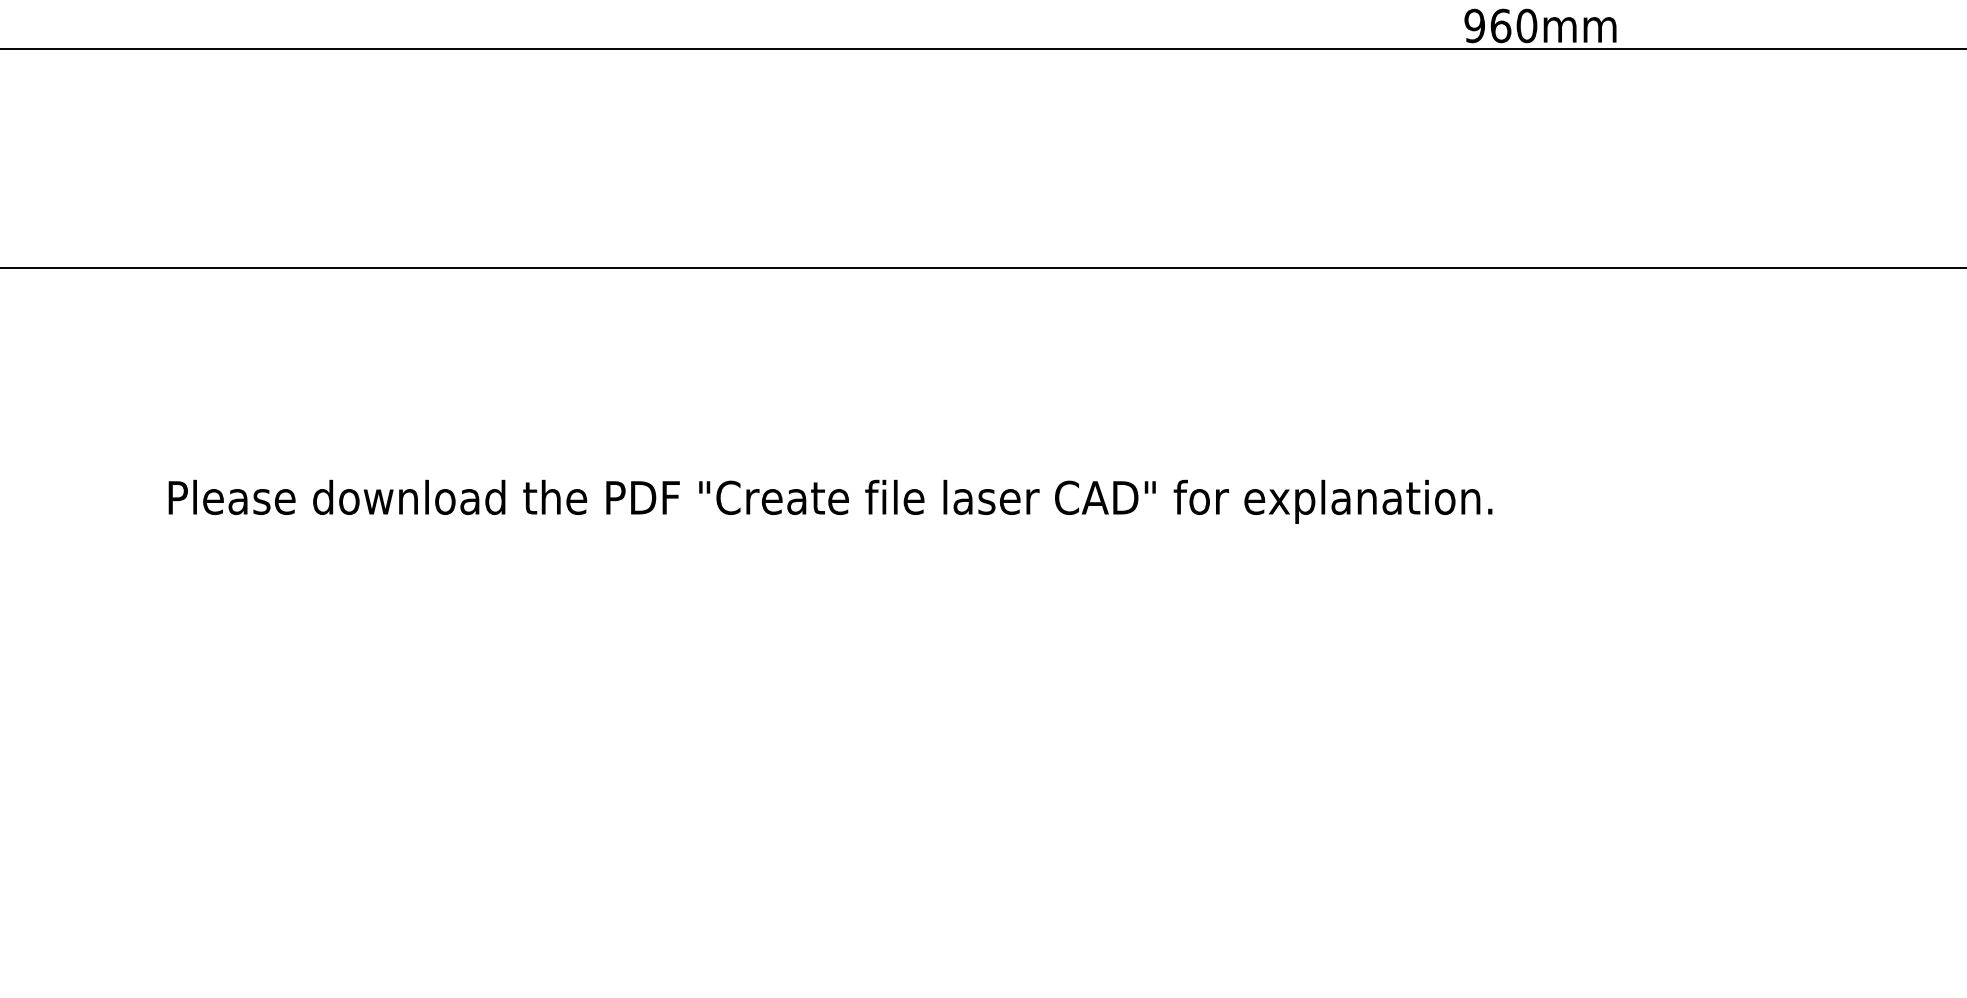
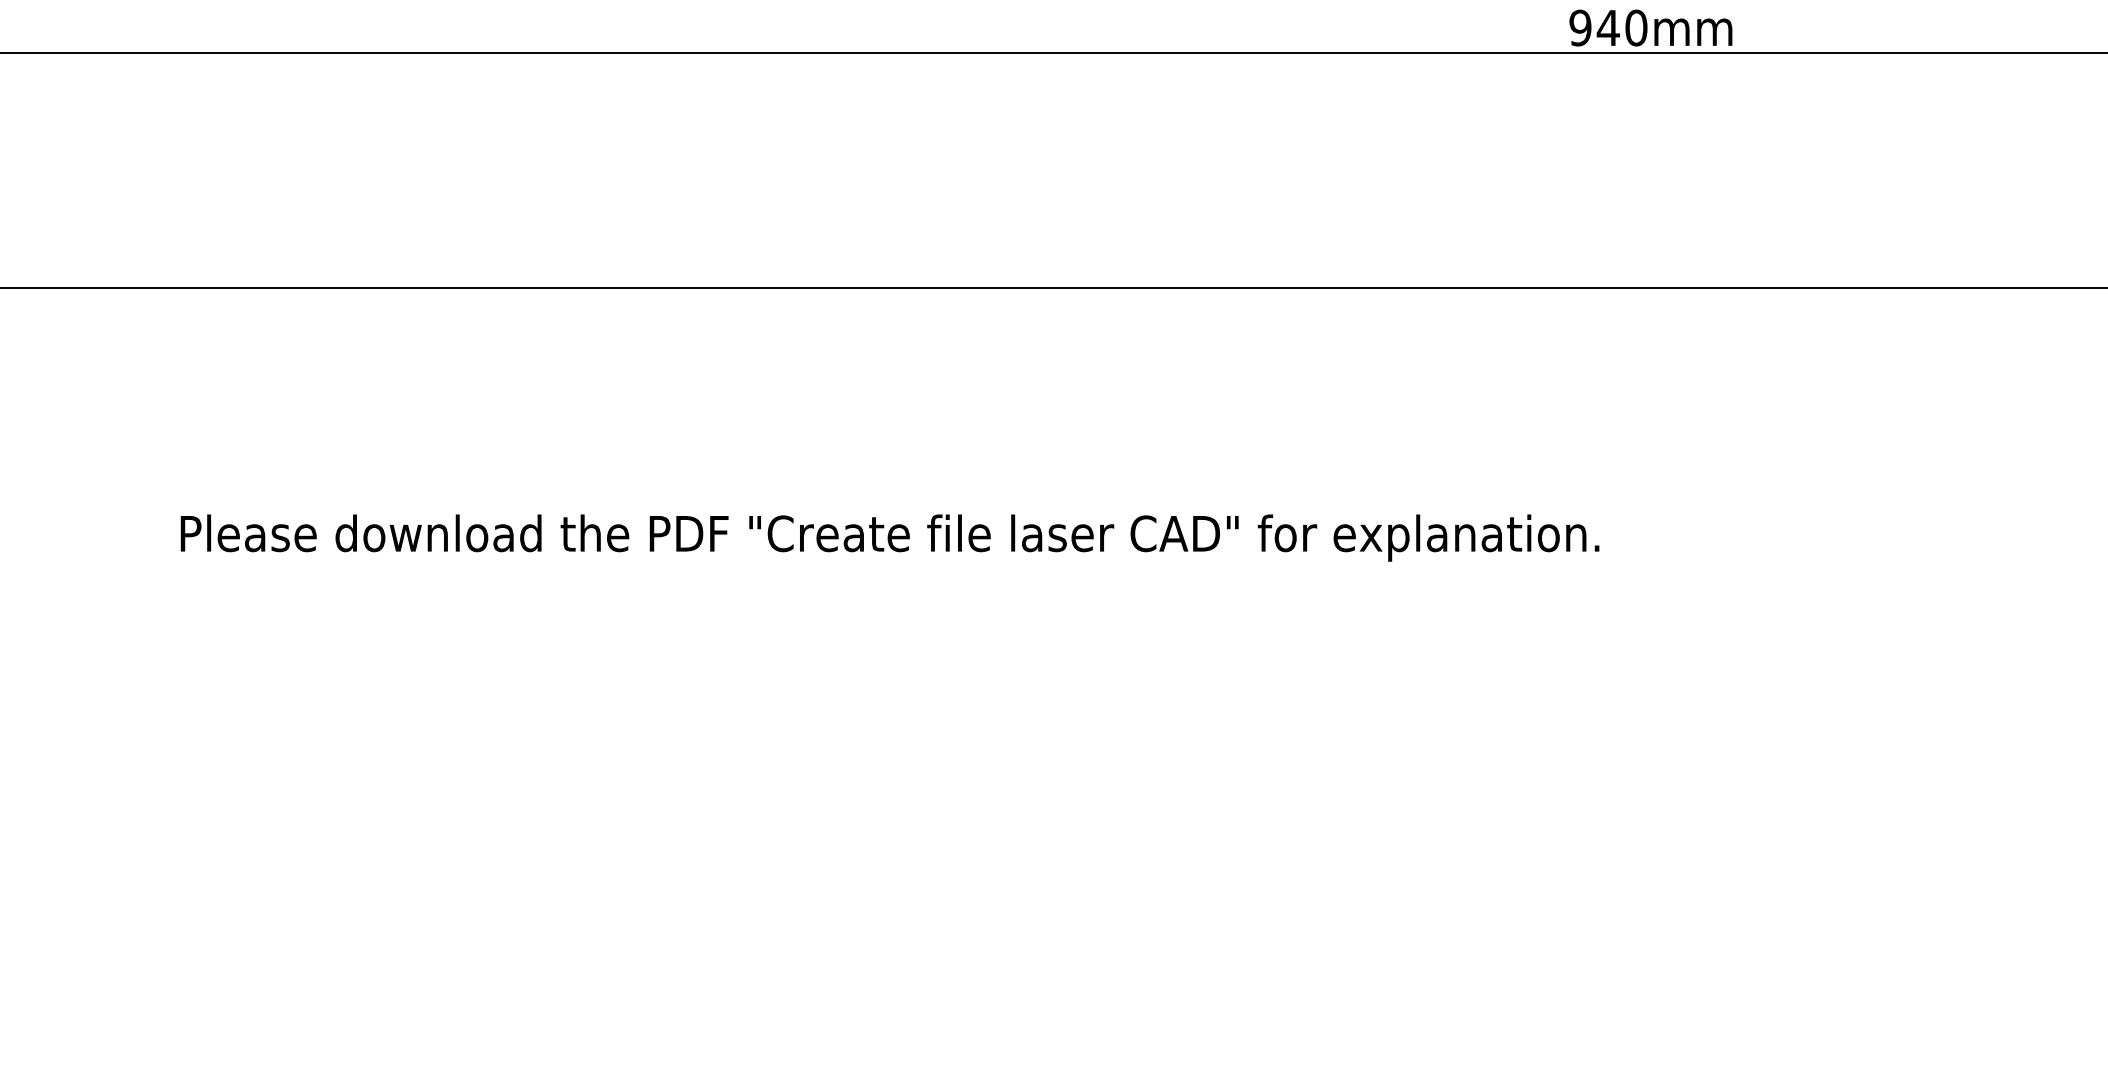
text: (1500, 25) -> (1608, 27), 960mm -> 940mm

